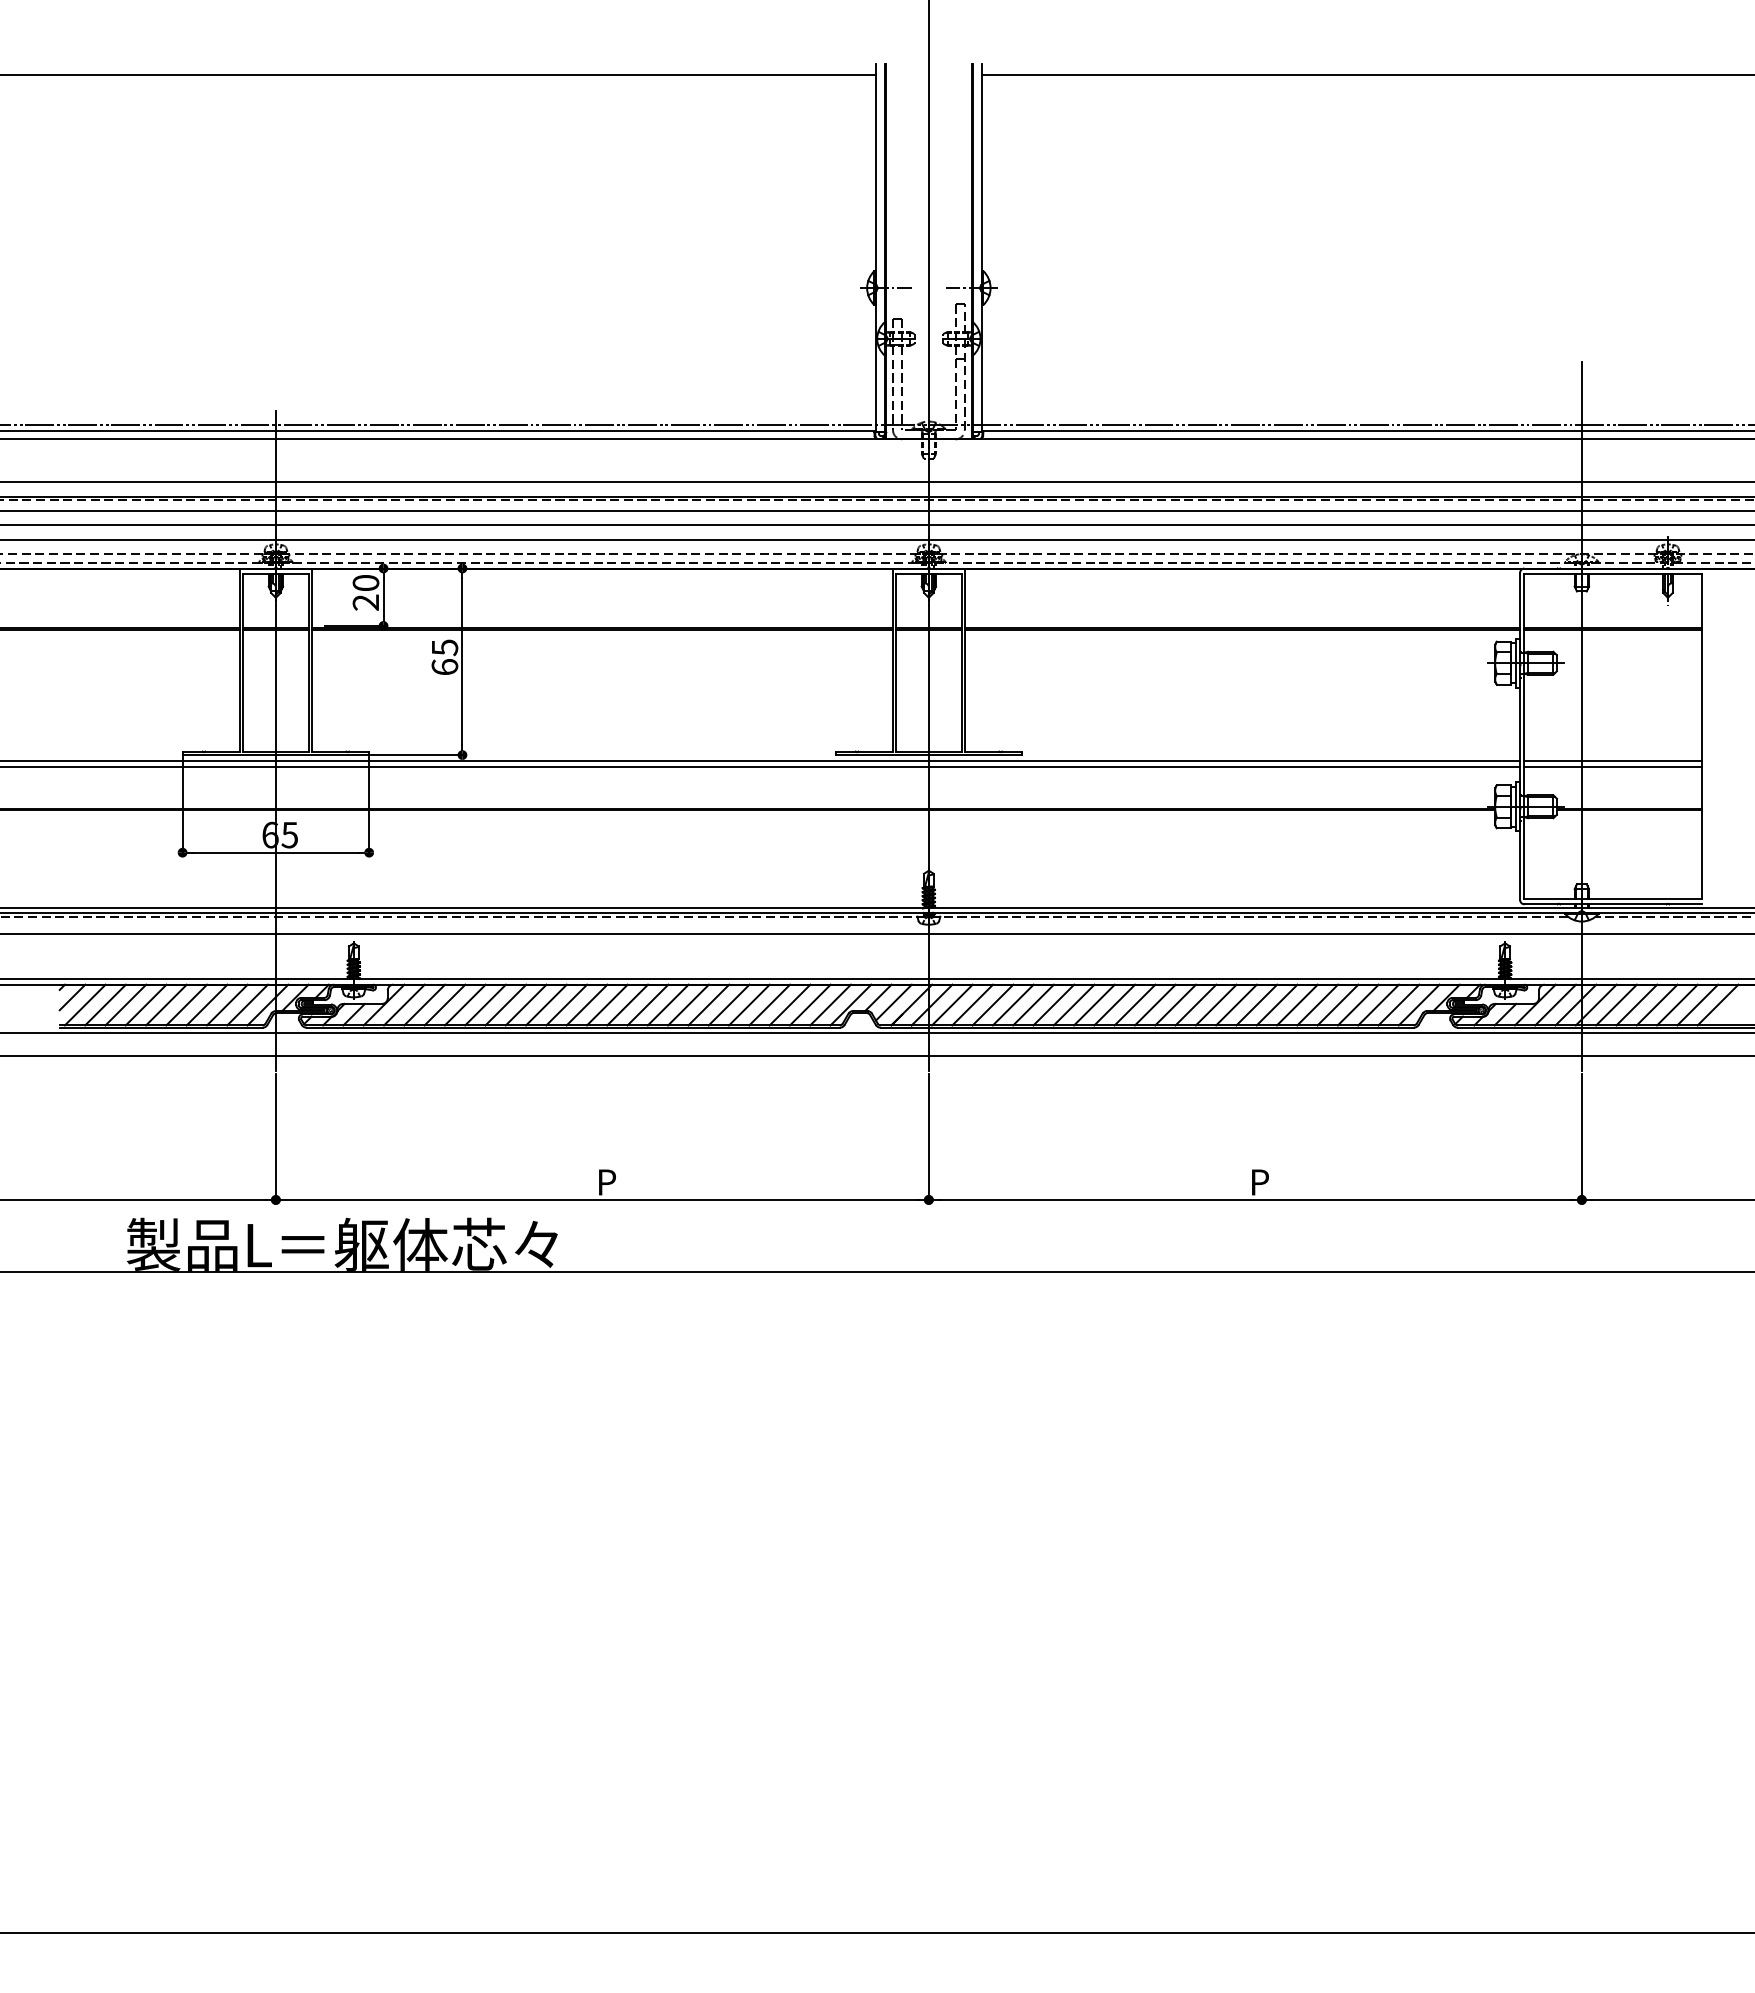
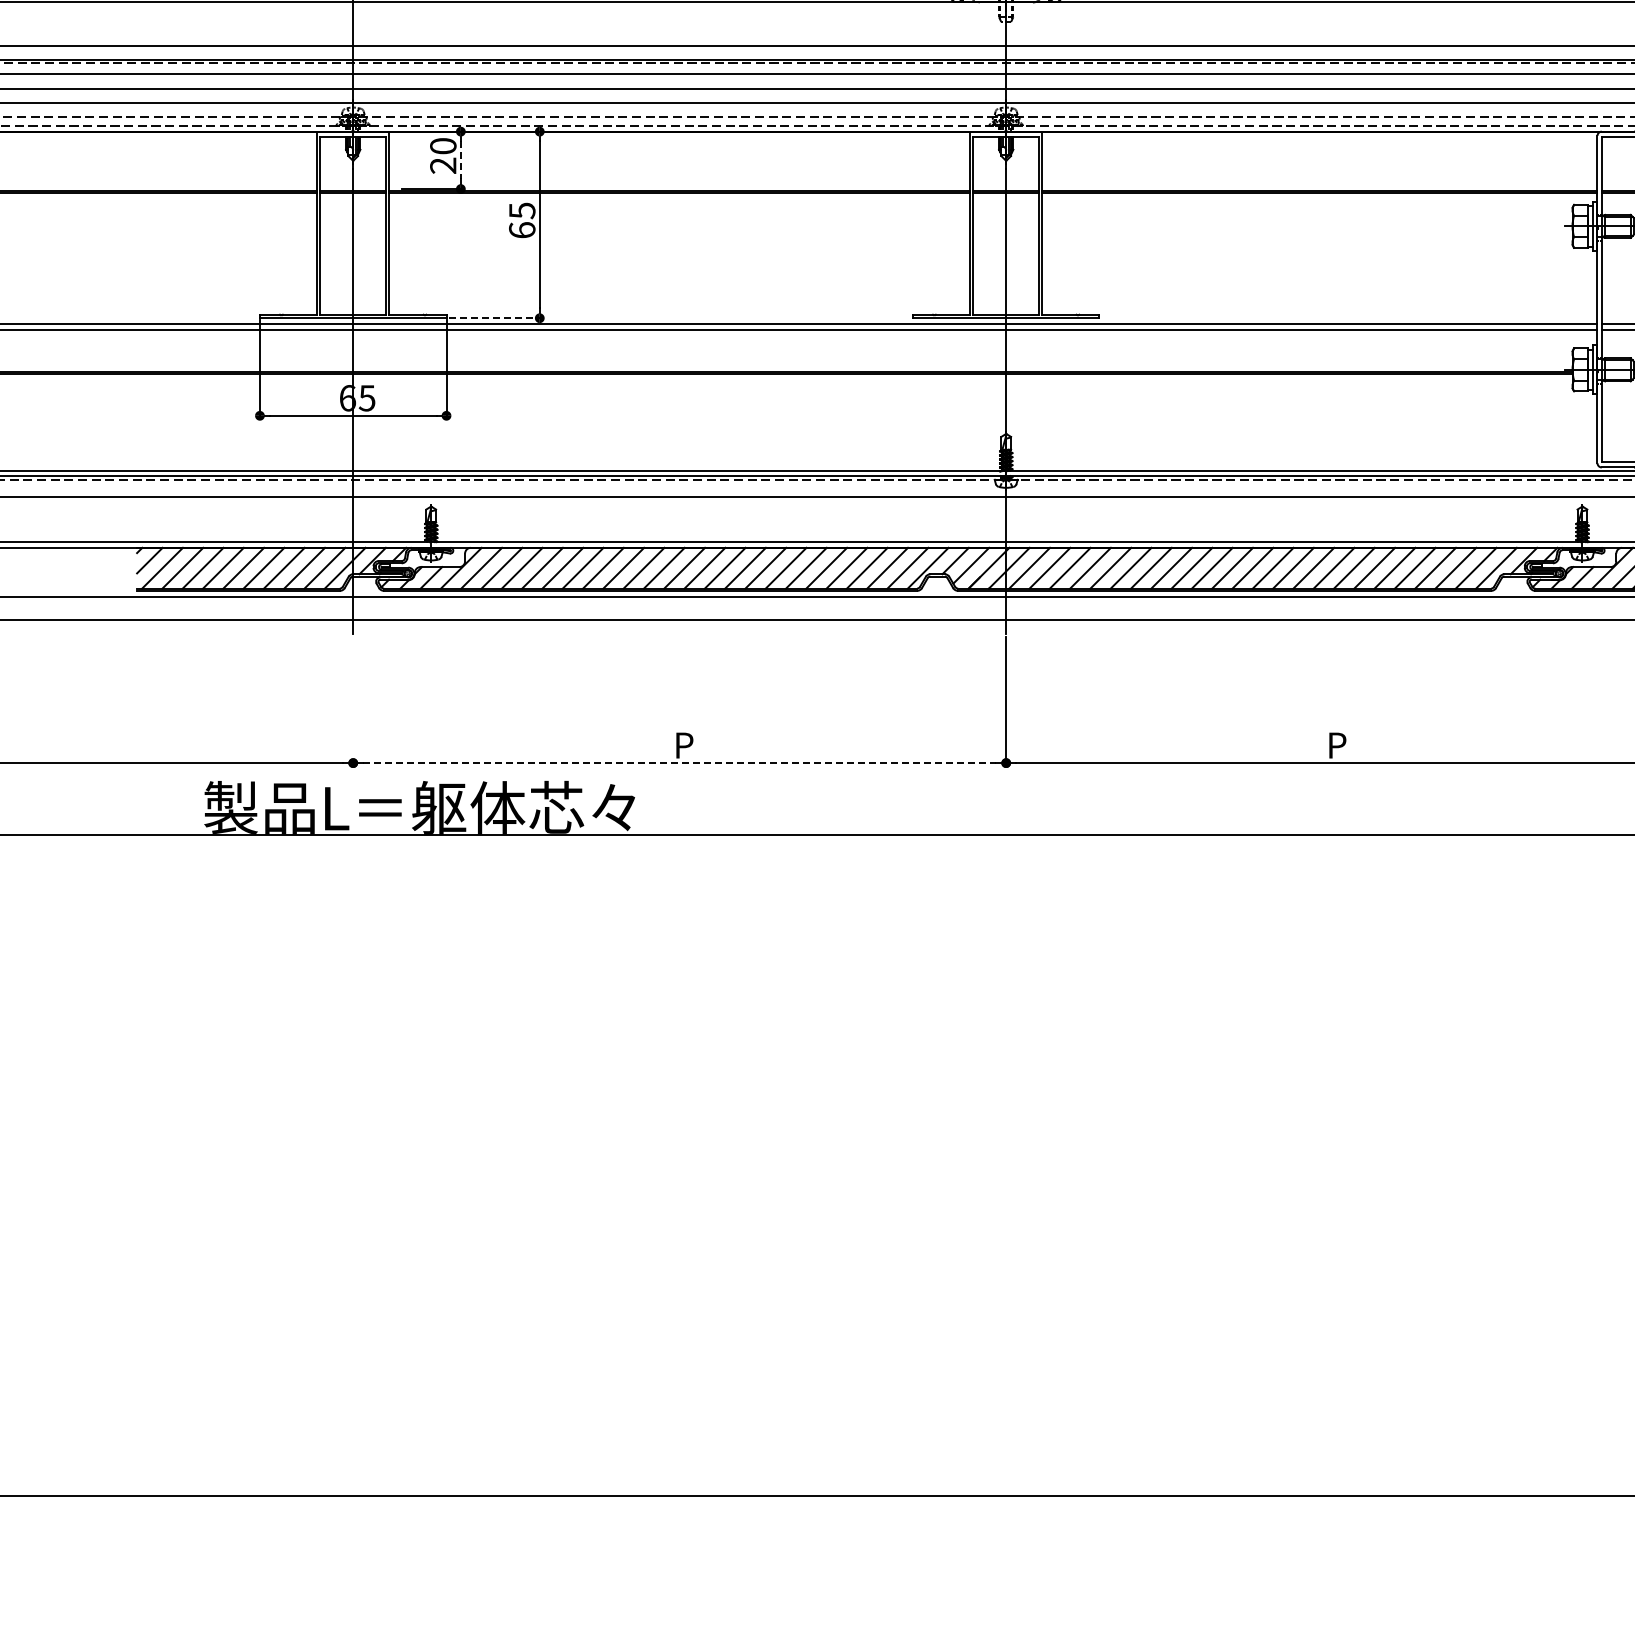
line: (383, 597) -> (460, 160), solid -> dashed
line: (418, 755) -> (495, 318), solid -> dashed
line: (275, 1137) -> (352, 700), removed
line: (602, 1199) -> (679, 762), solid -> dashed

